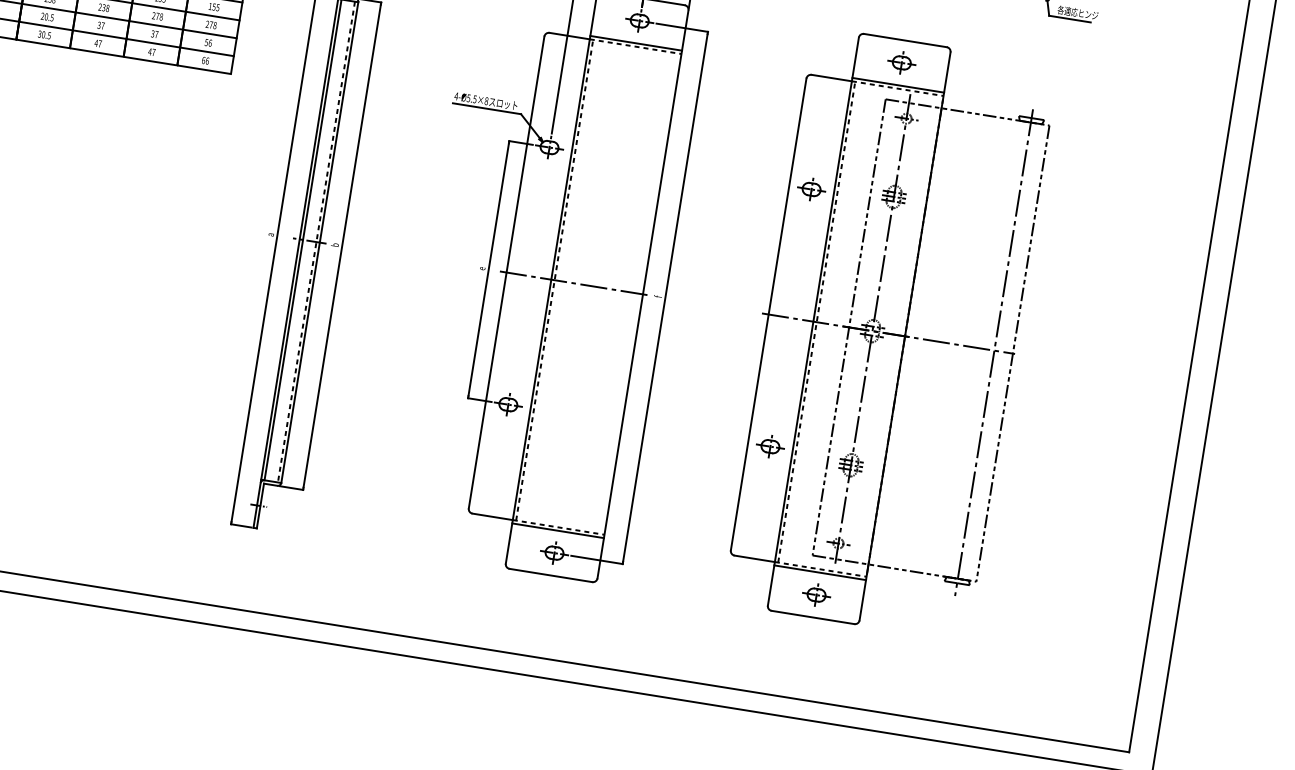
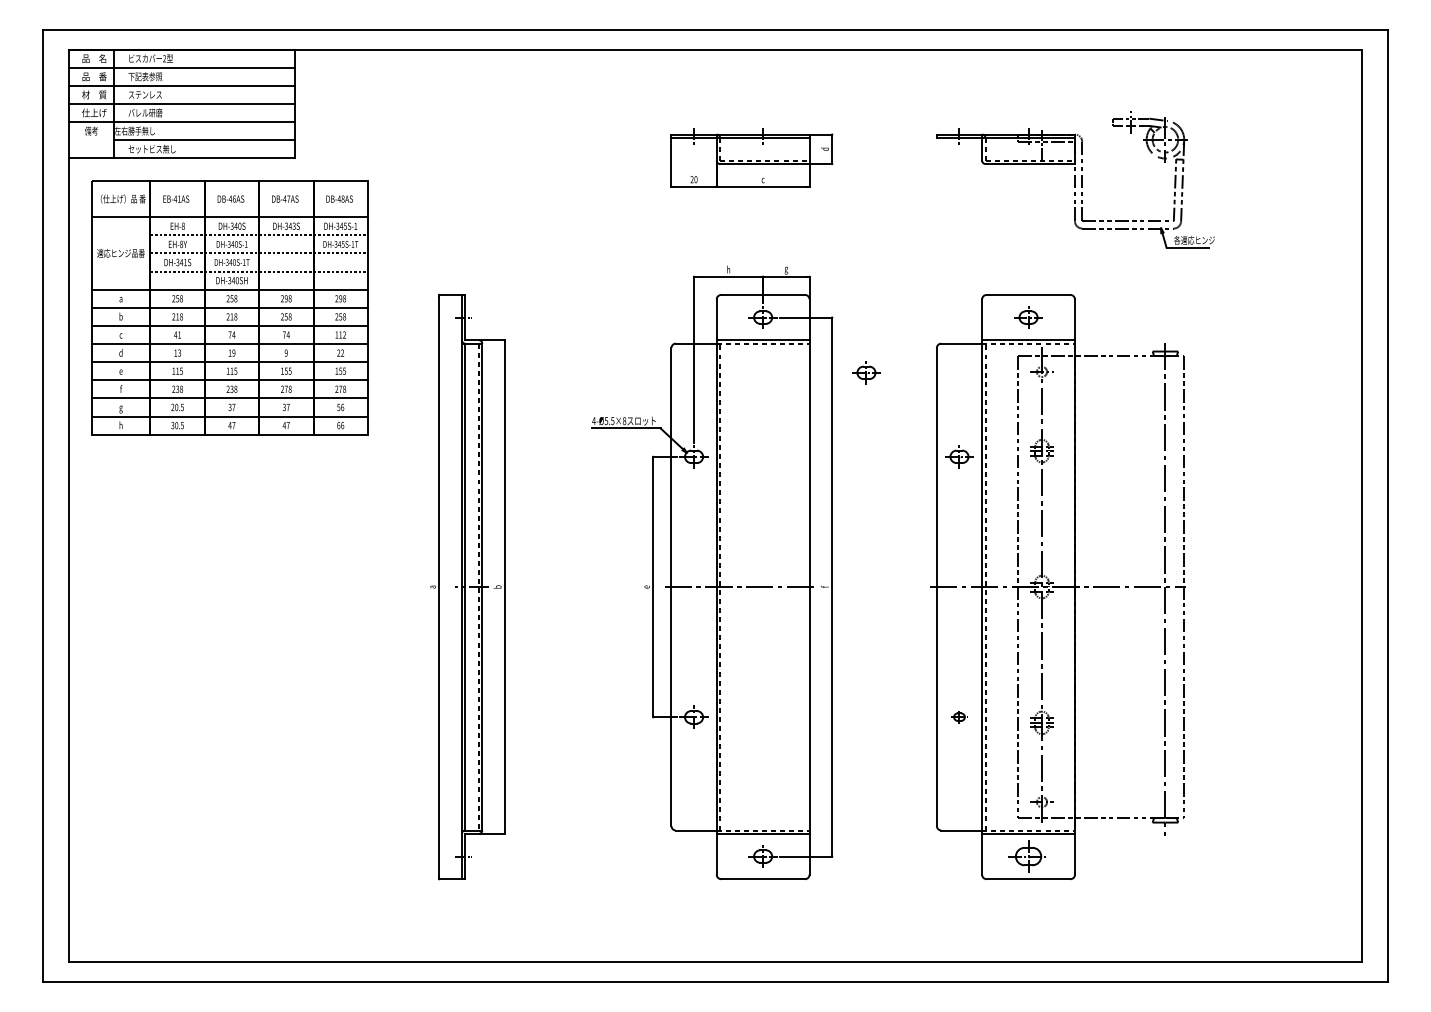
part: (733, 91) -> (866, 372), added
part: (770, 445) -> (959, 716), size x0.6
part: (816, 595) -> (1028, 856), size x1.4

